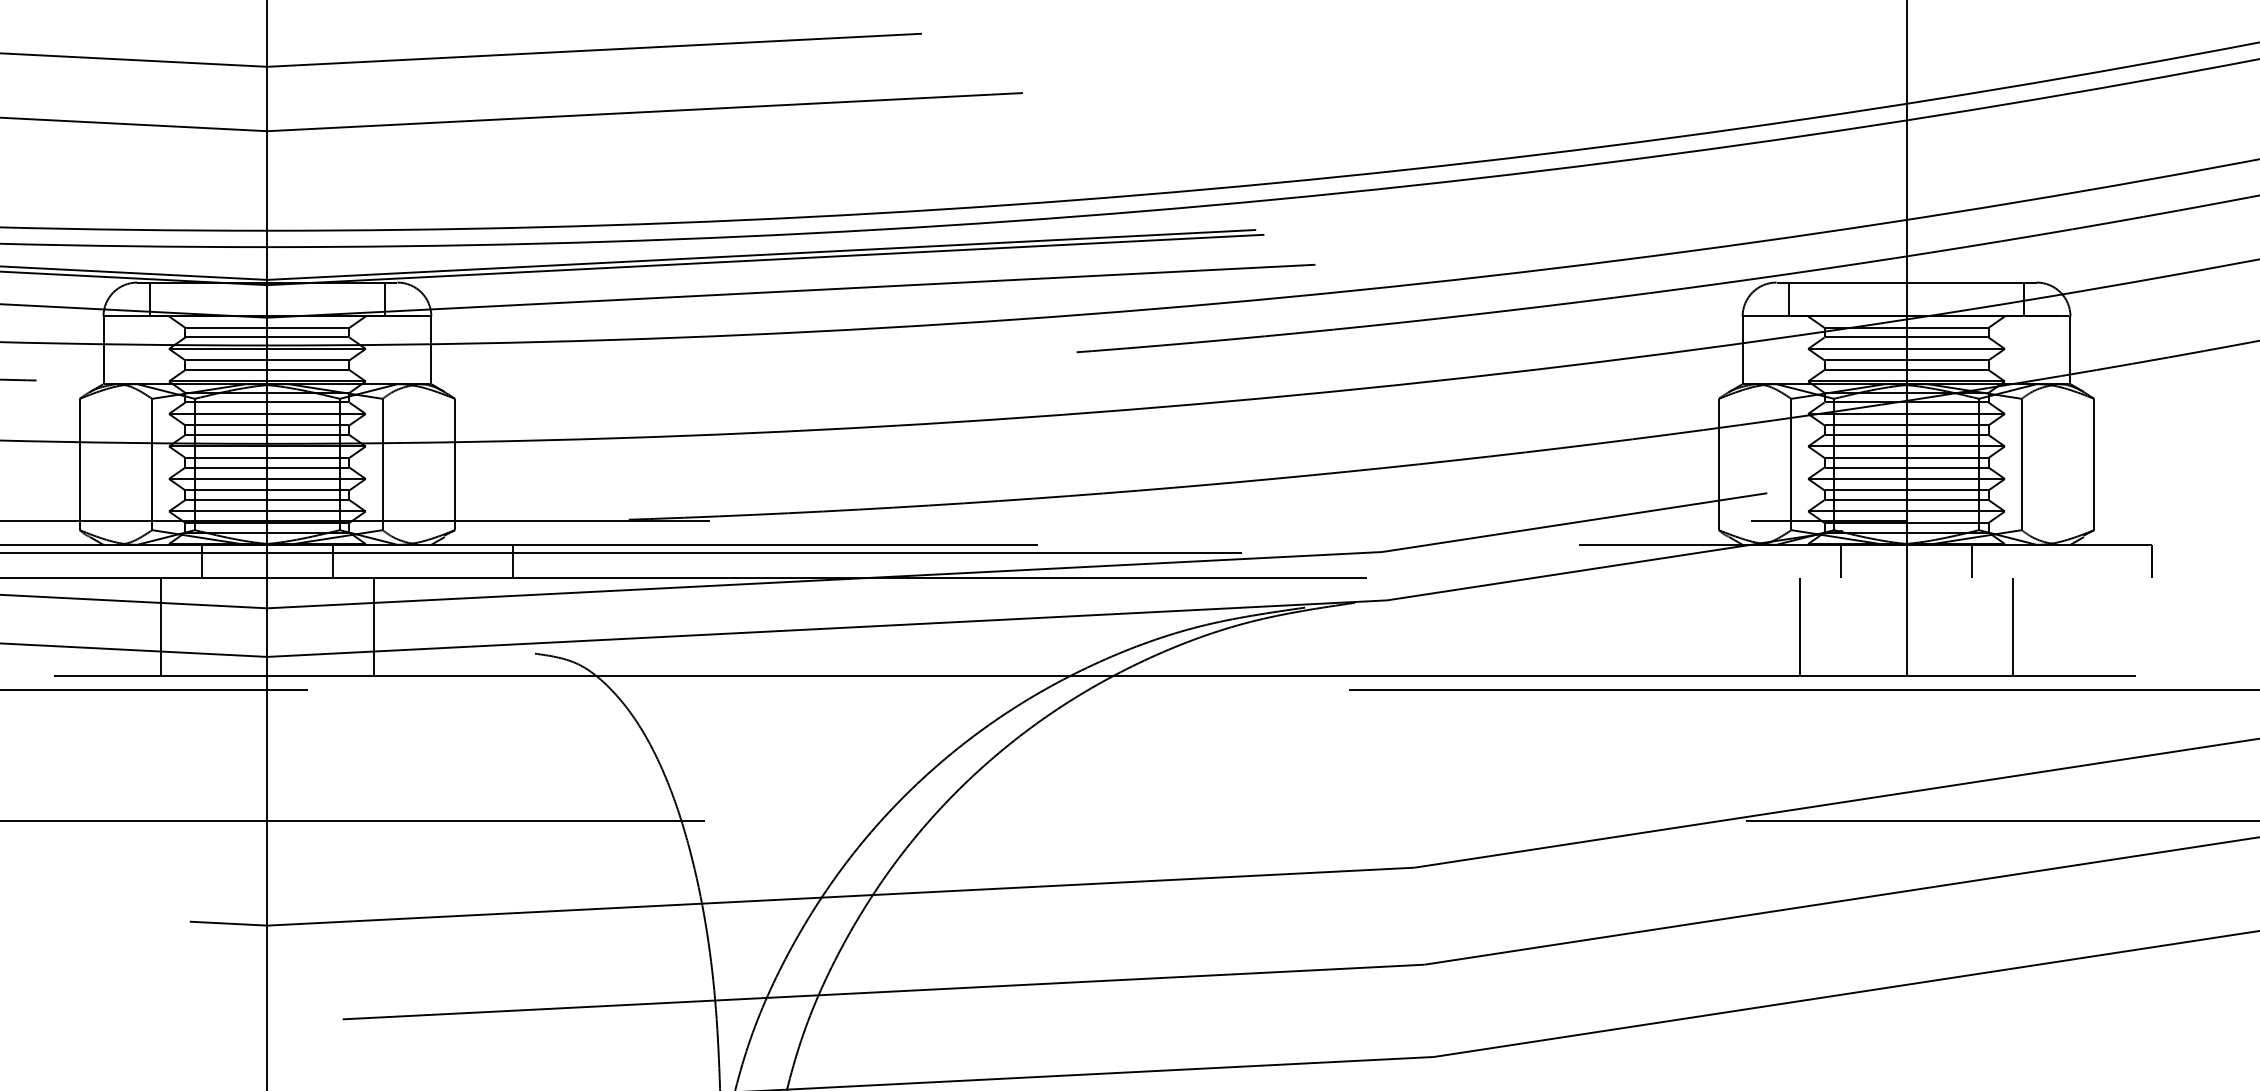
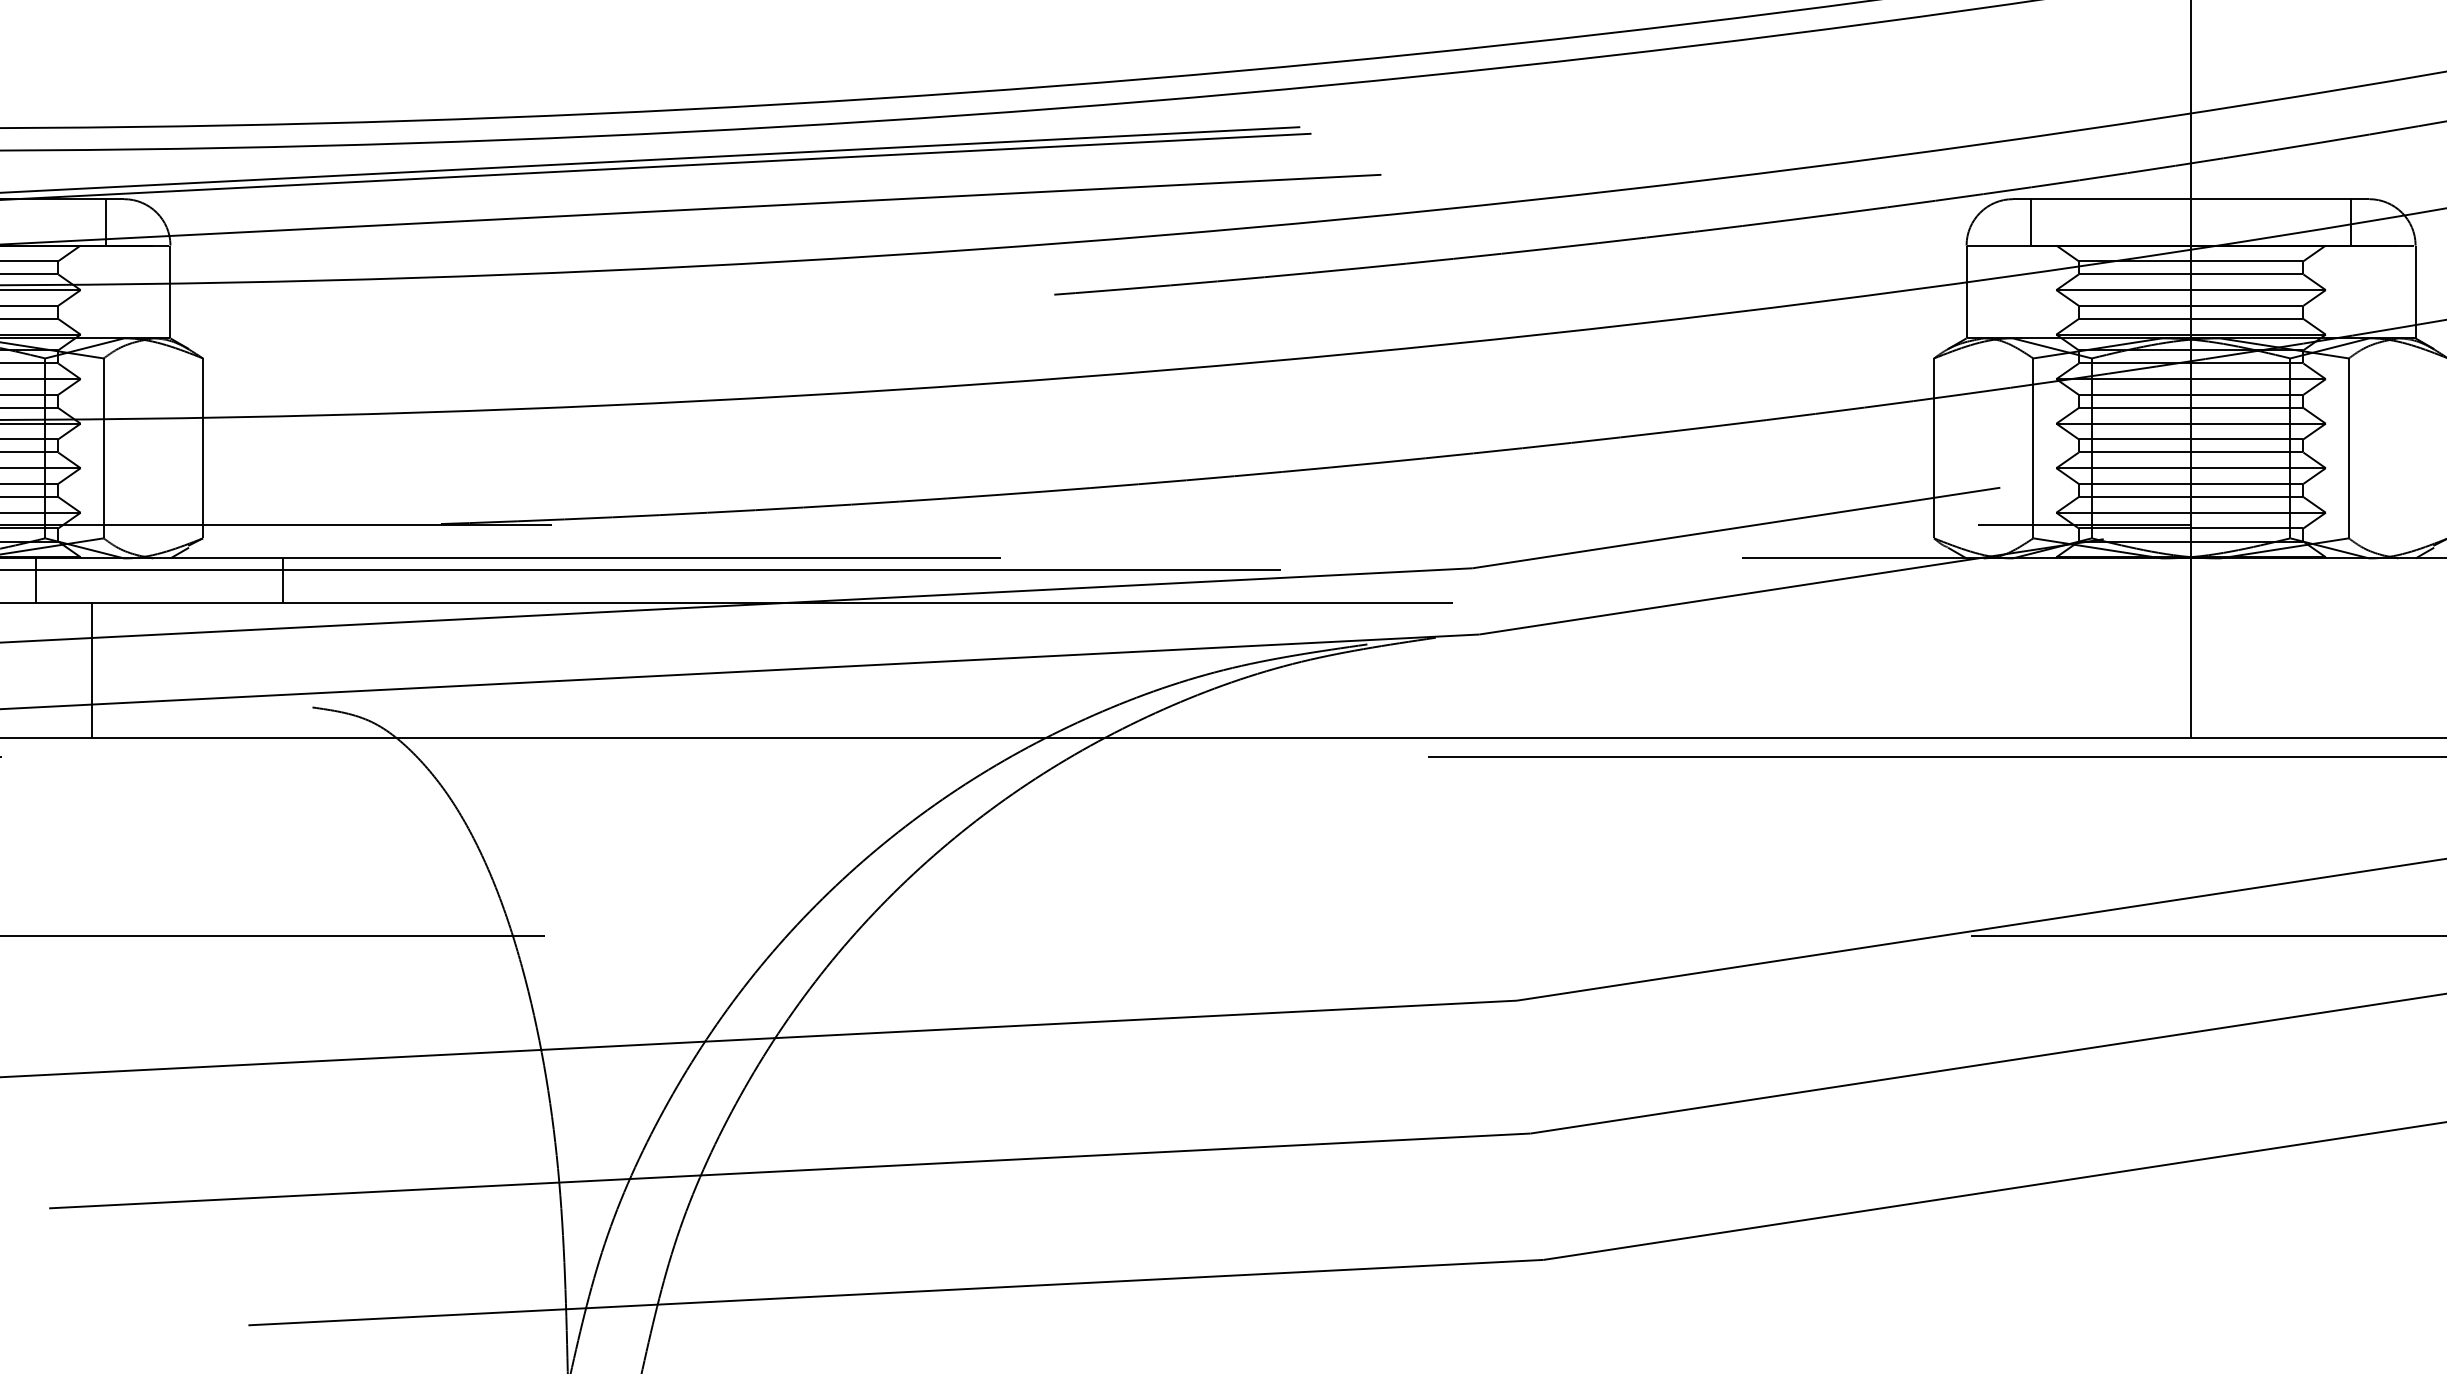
line: (1841, 560) -> (2101, 579), removed
line: (1972, 560) -> (2281, 579), removed
line: (1800, 626) -> (2045, 670), removed
line: (2013, 626) -> (2337, 670), removed

